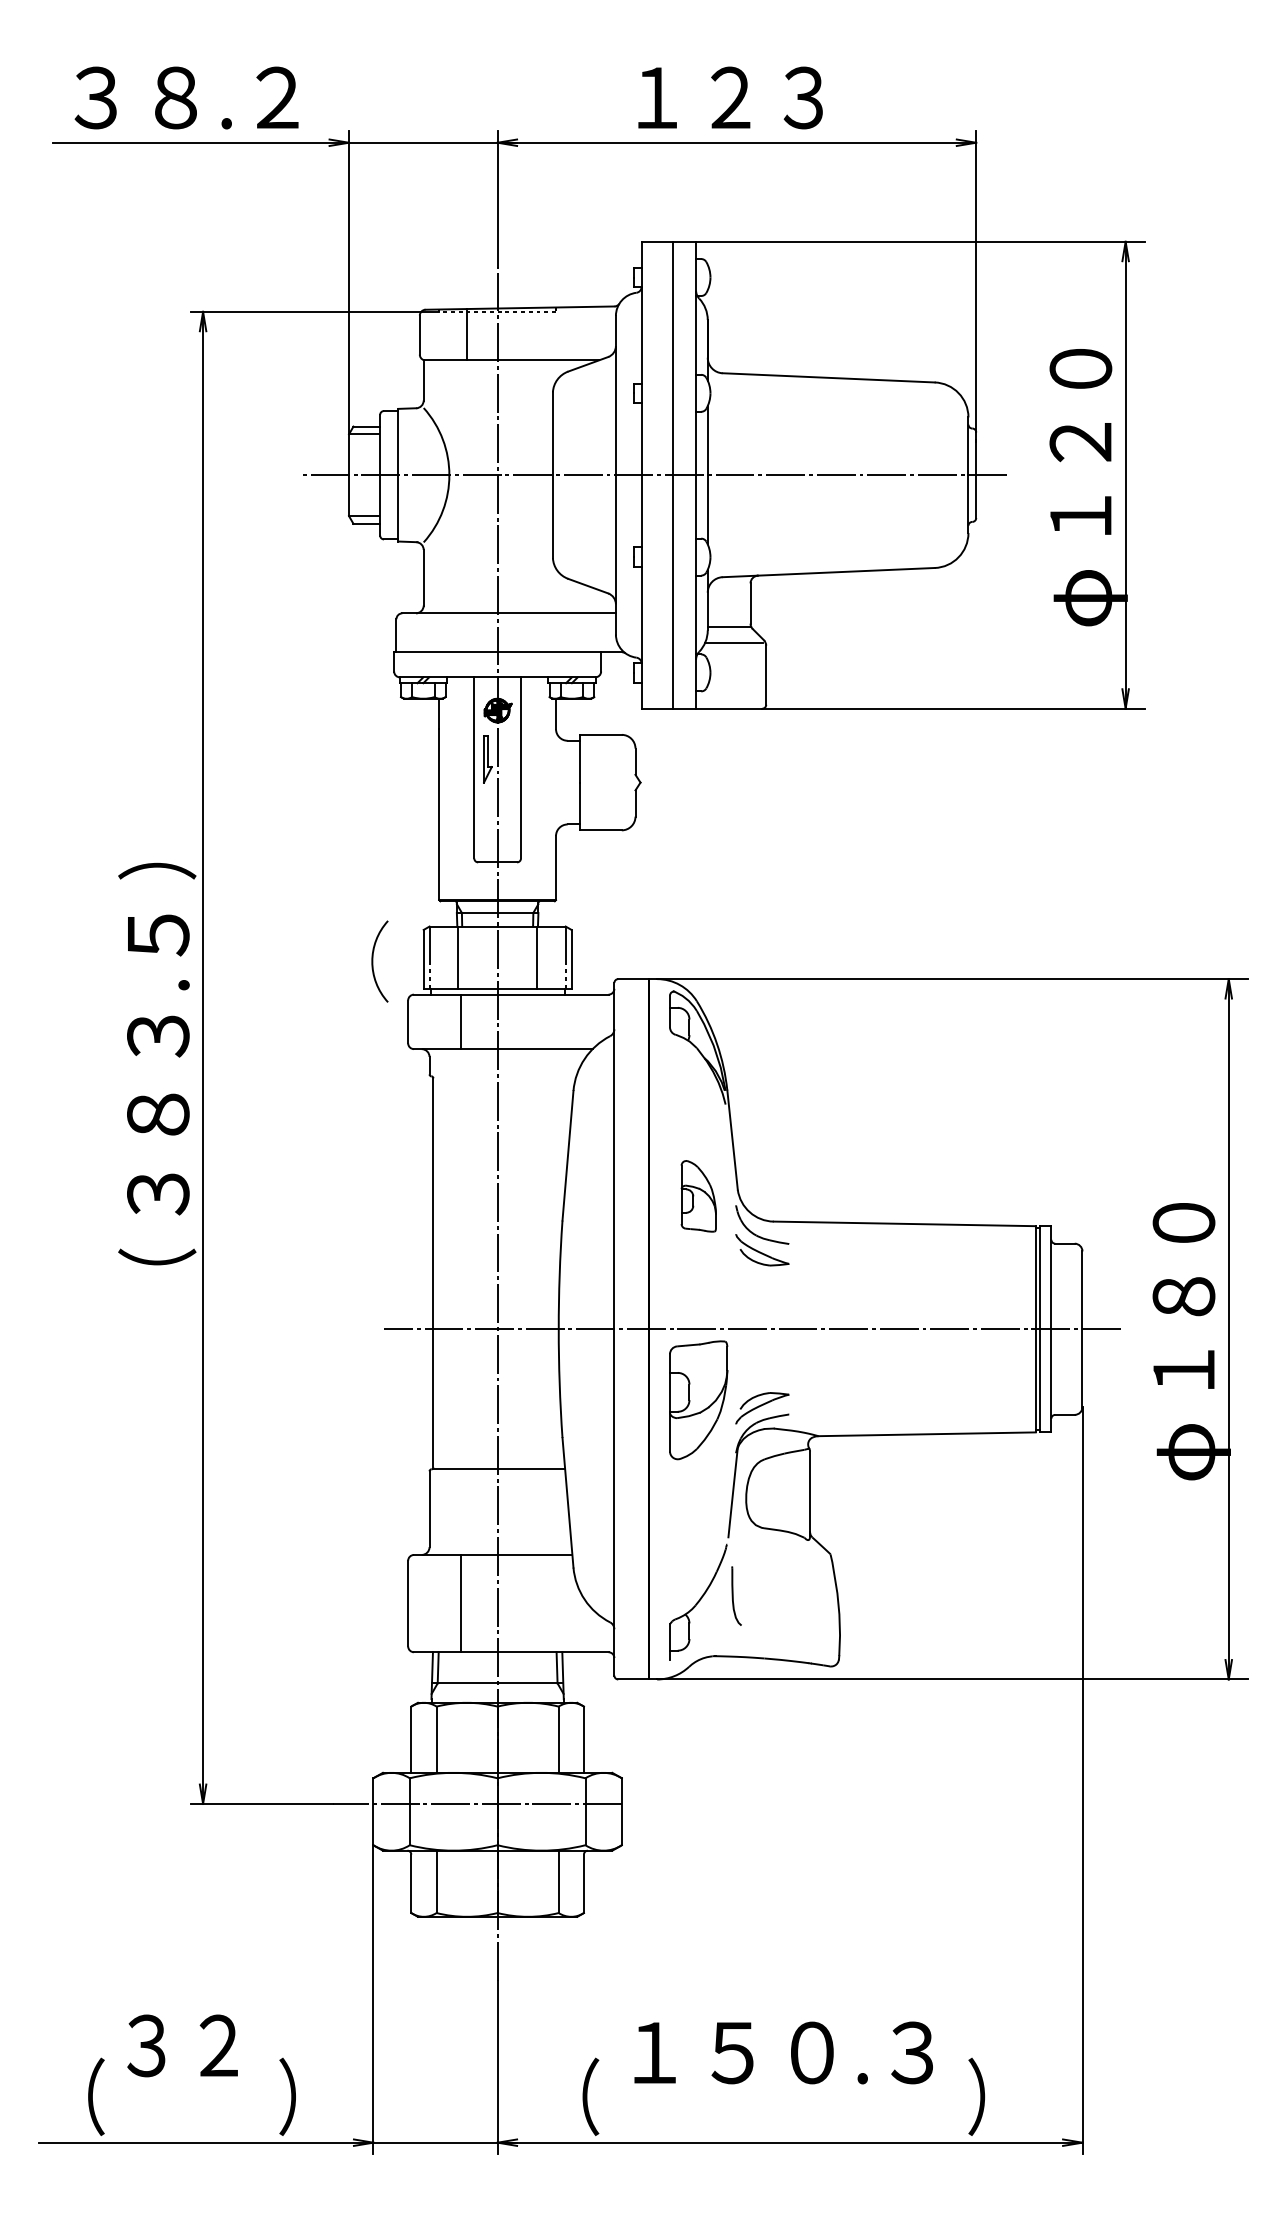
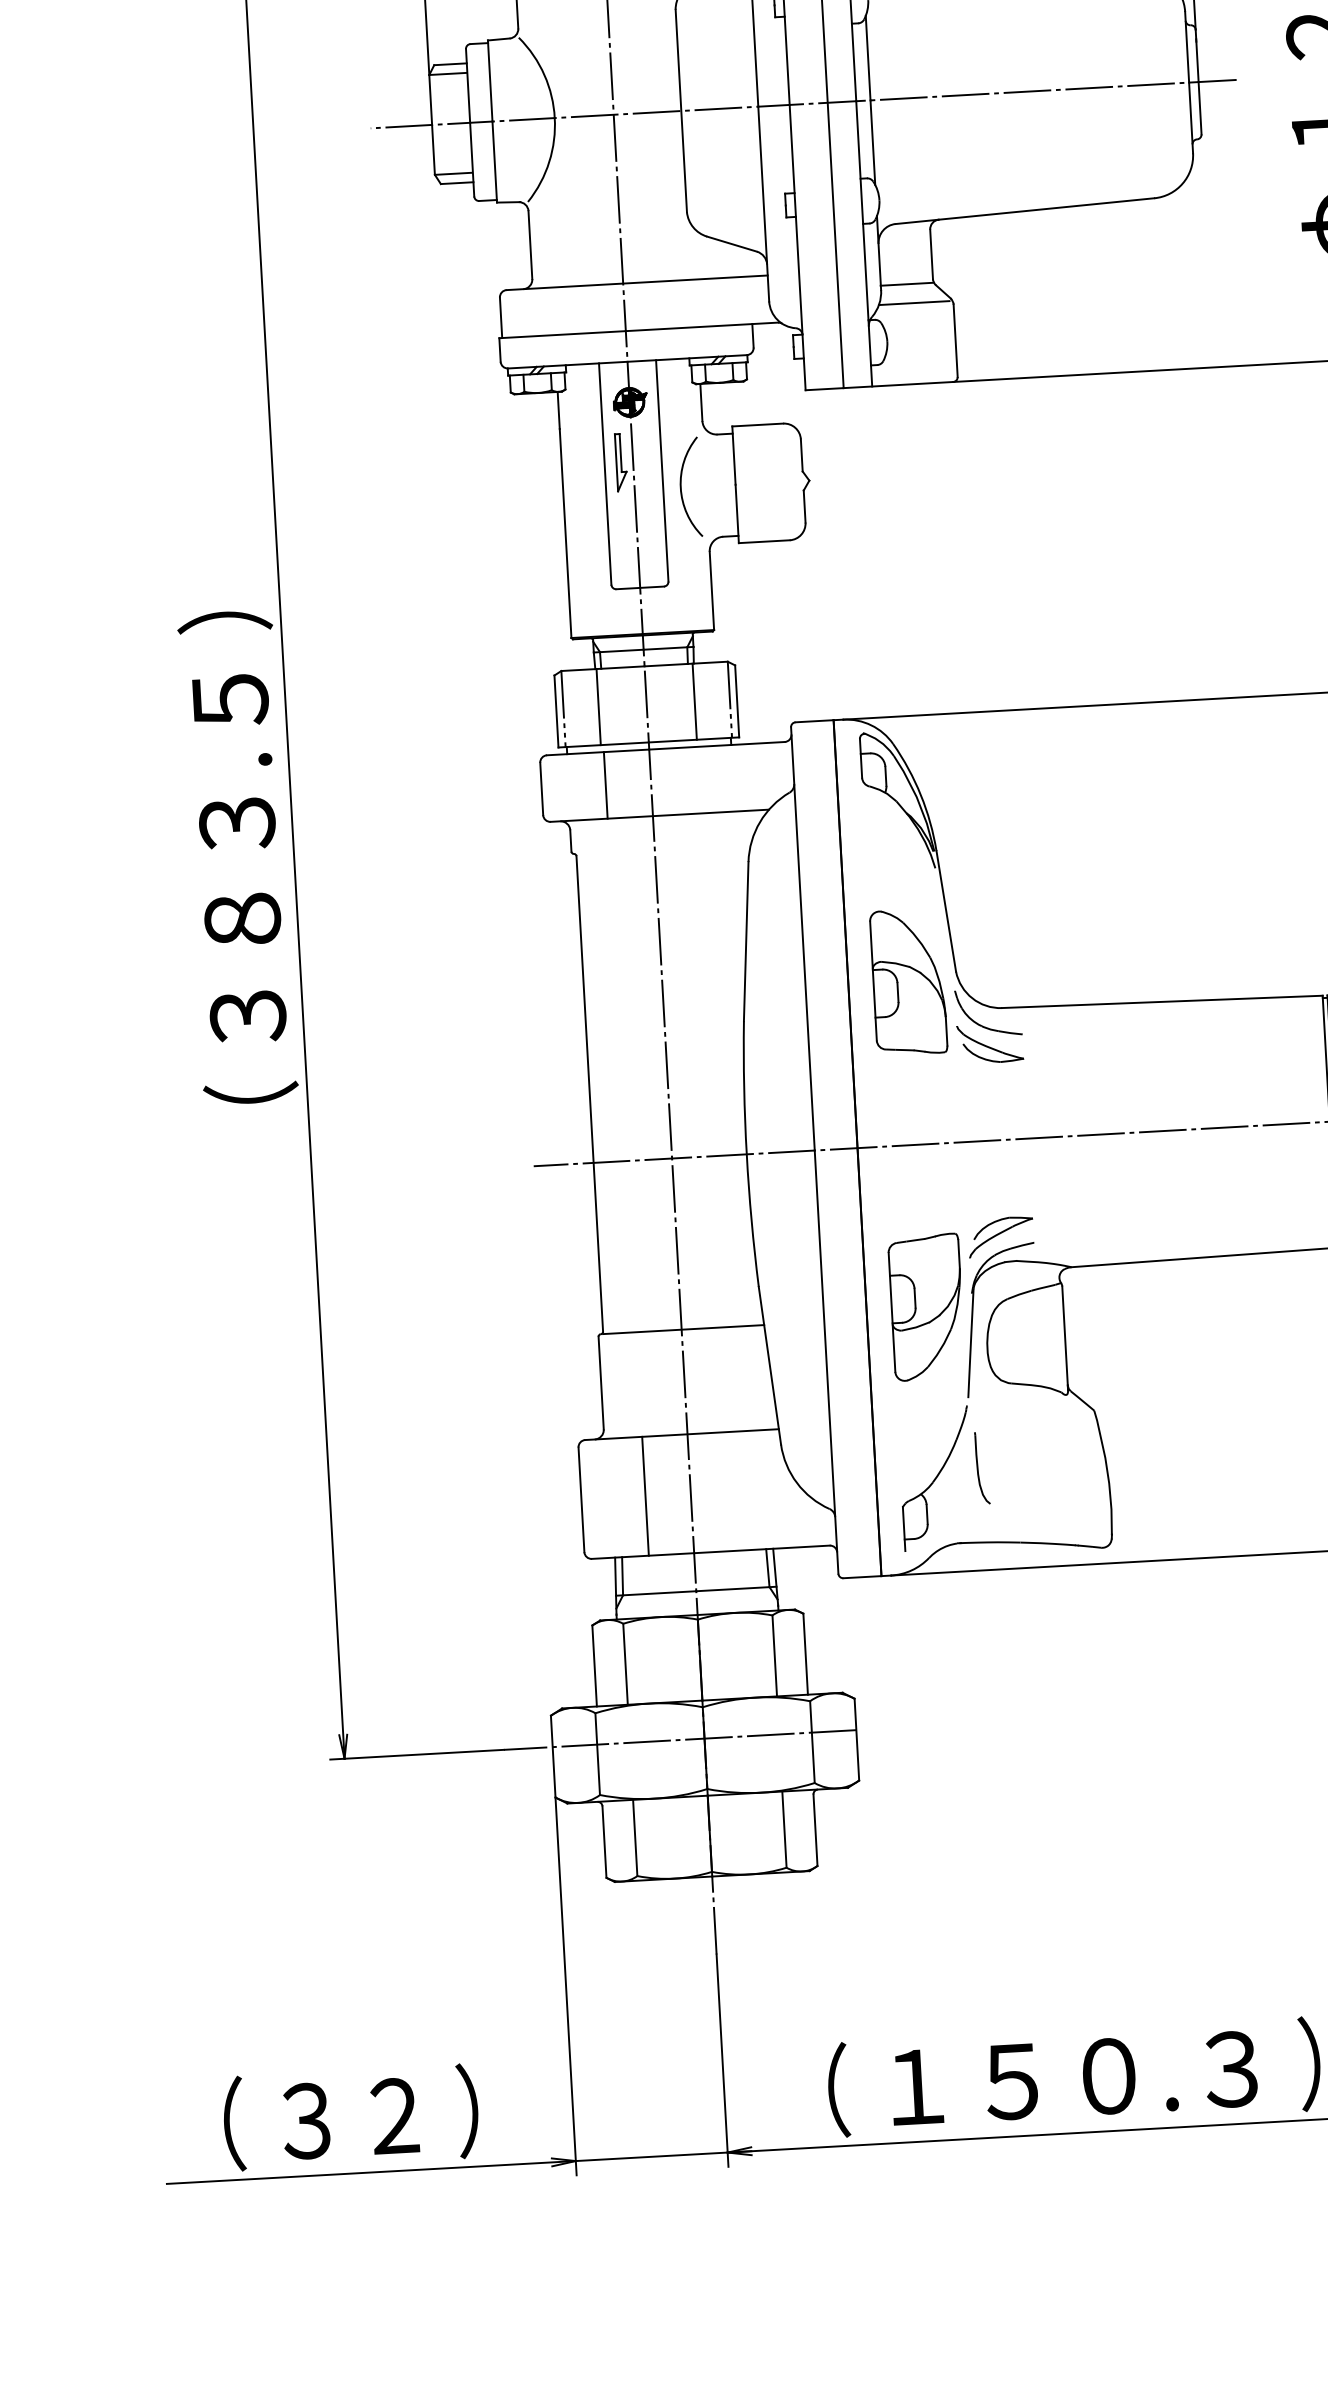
arc: (373, 961) -> (682, 487), moved
part: (698, 1196) -> (908, 982), size x1.67
part: (698, 1400) -> (926, 1307), moved
text: (182, 2045) -> (350, 2118), moved
text: (783, 2052) -> (1073, 2077), moved

